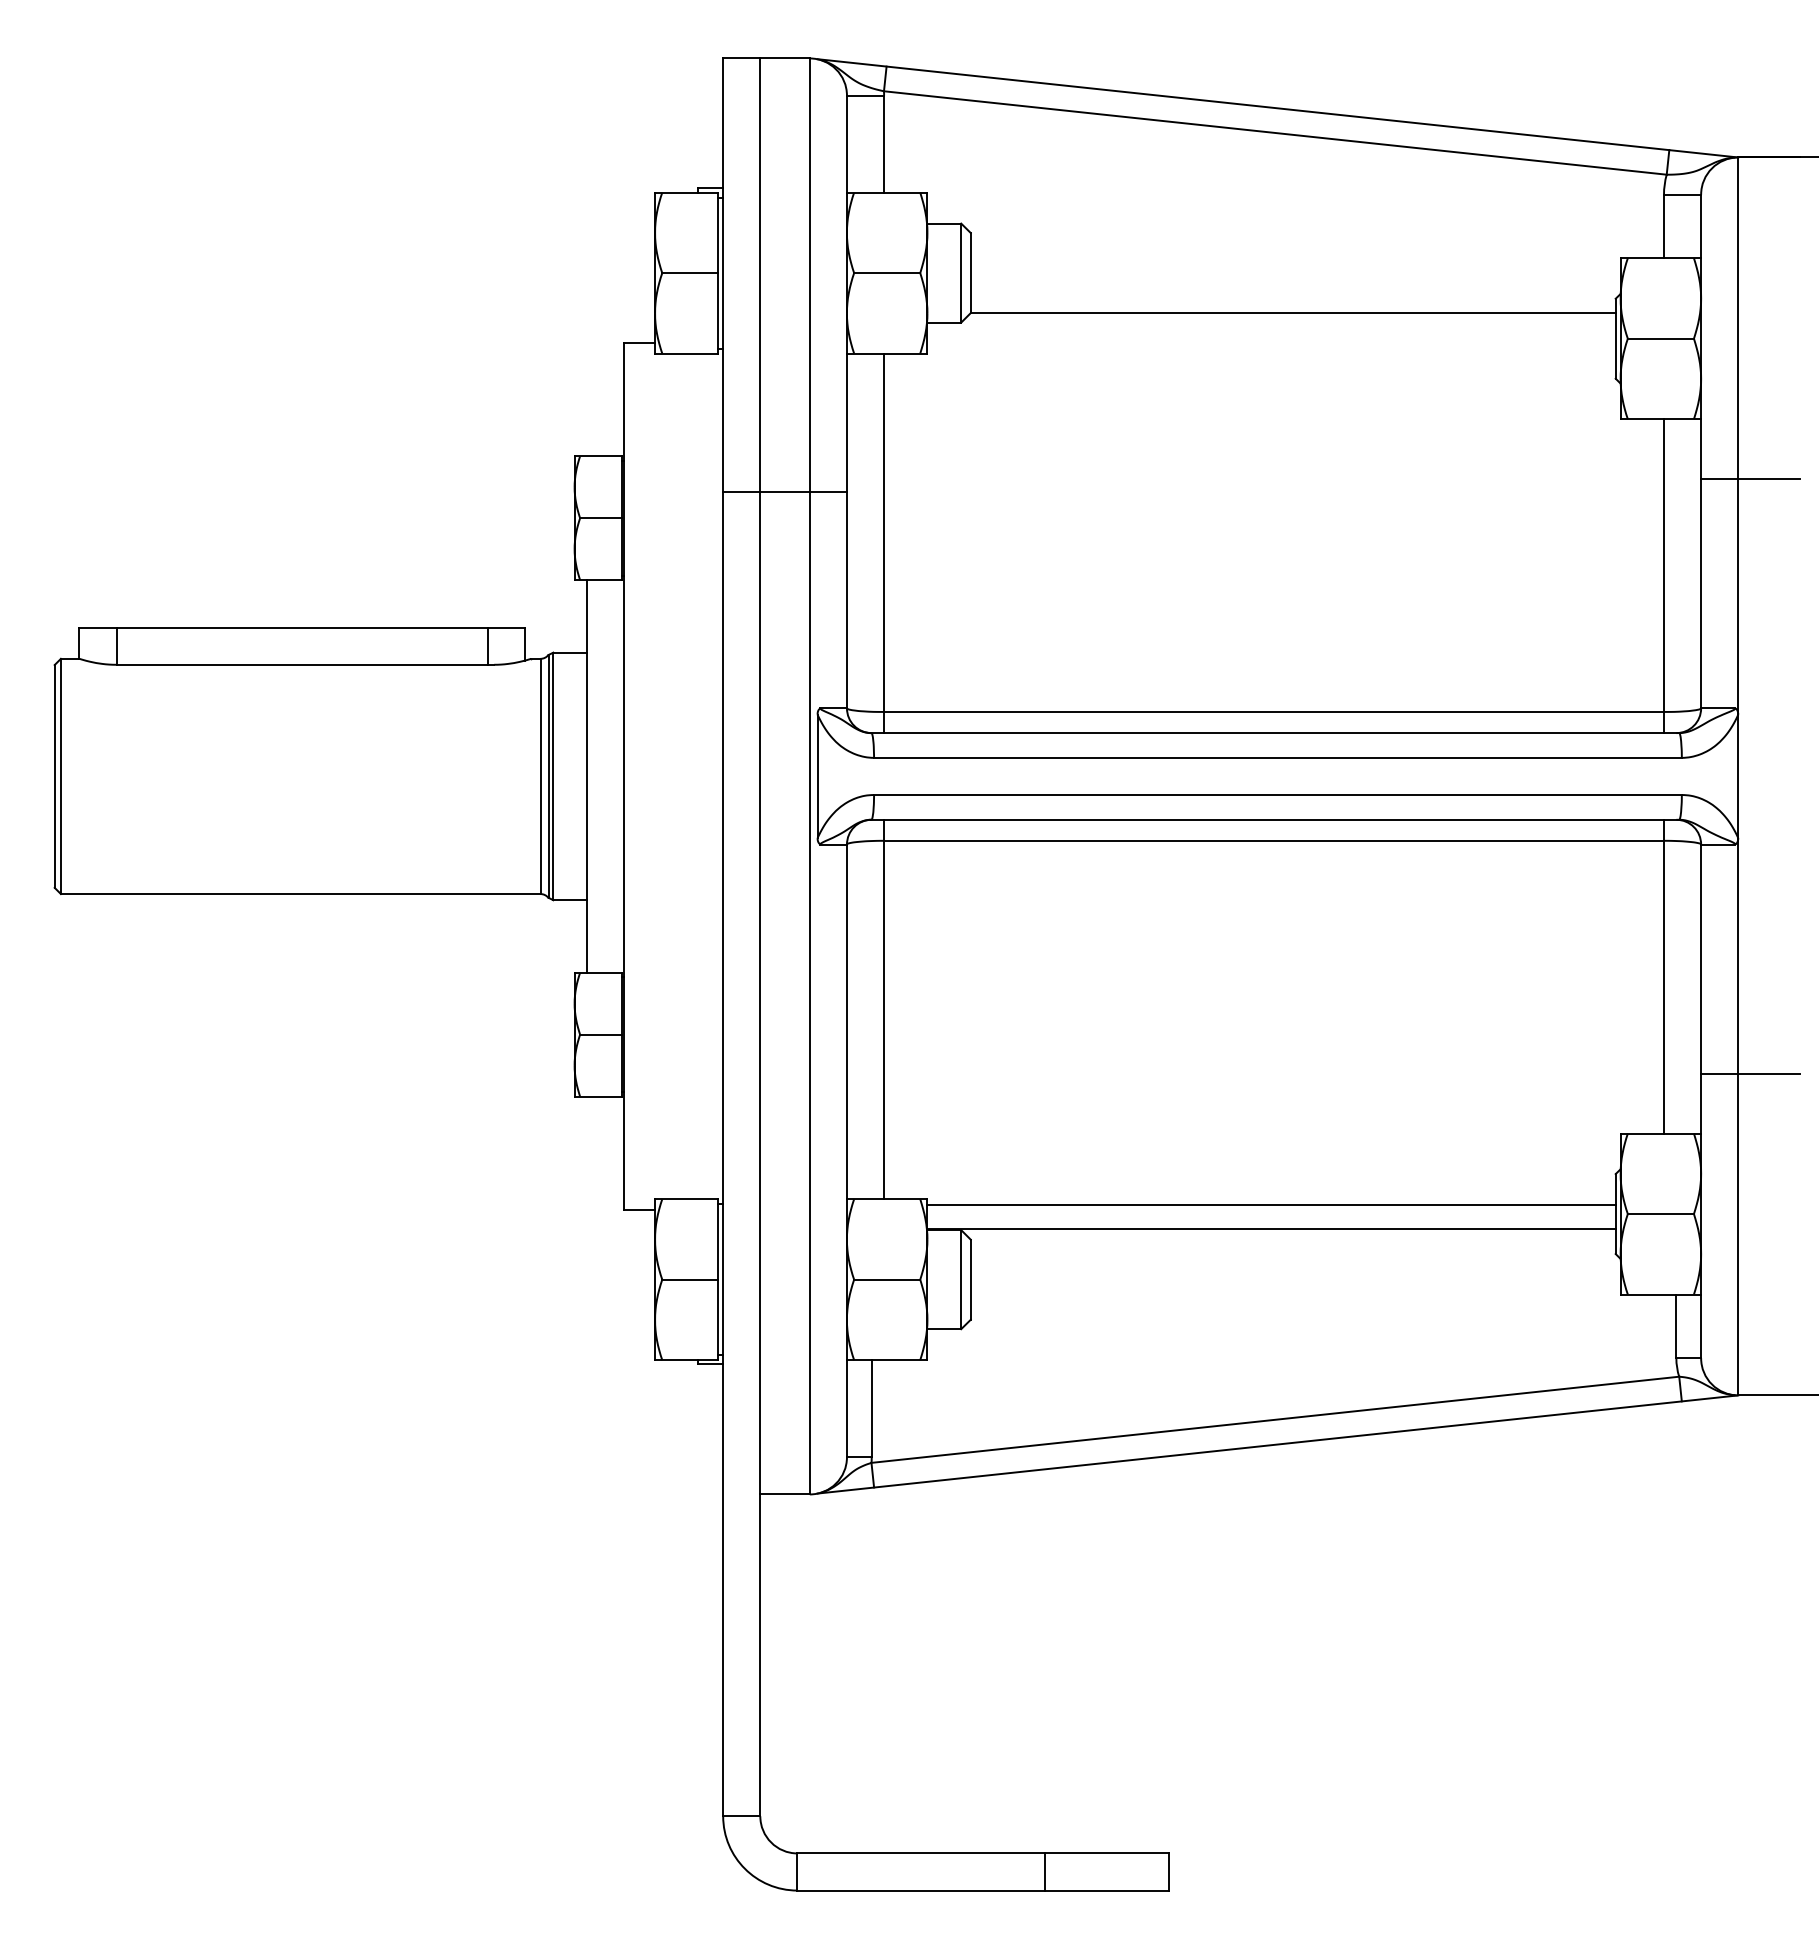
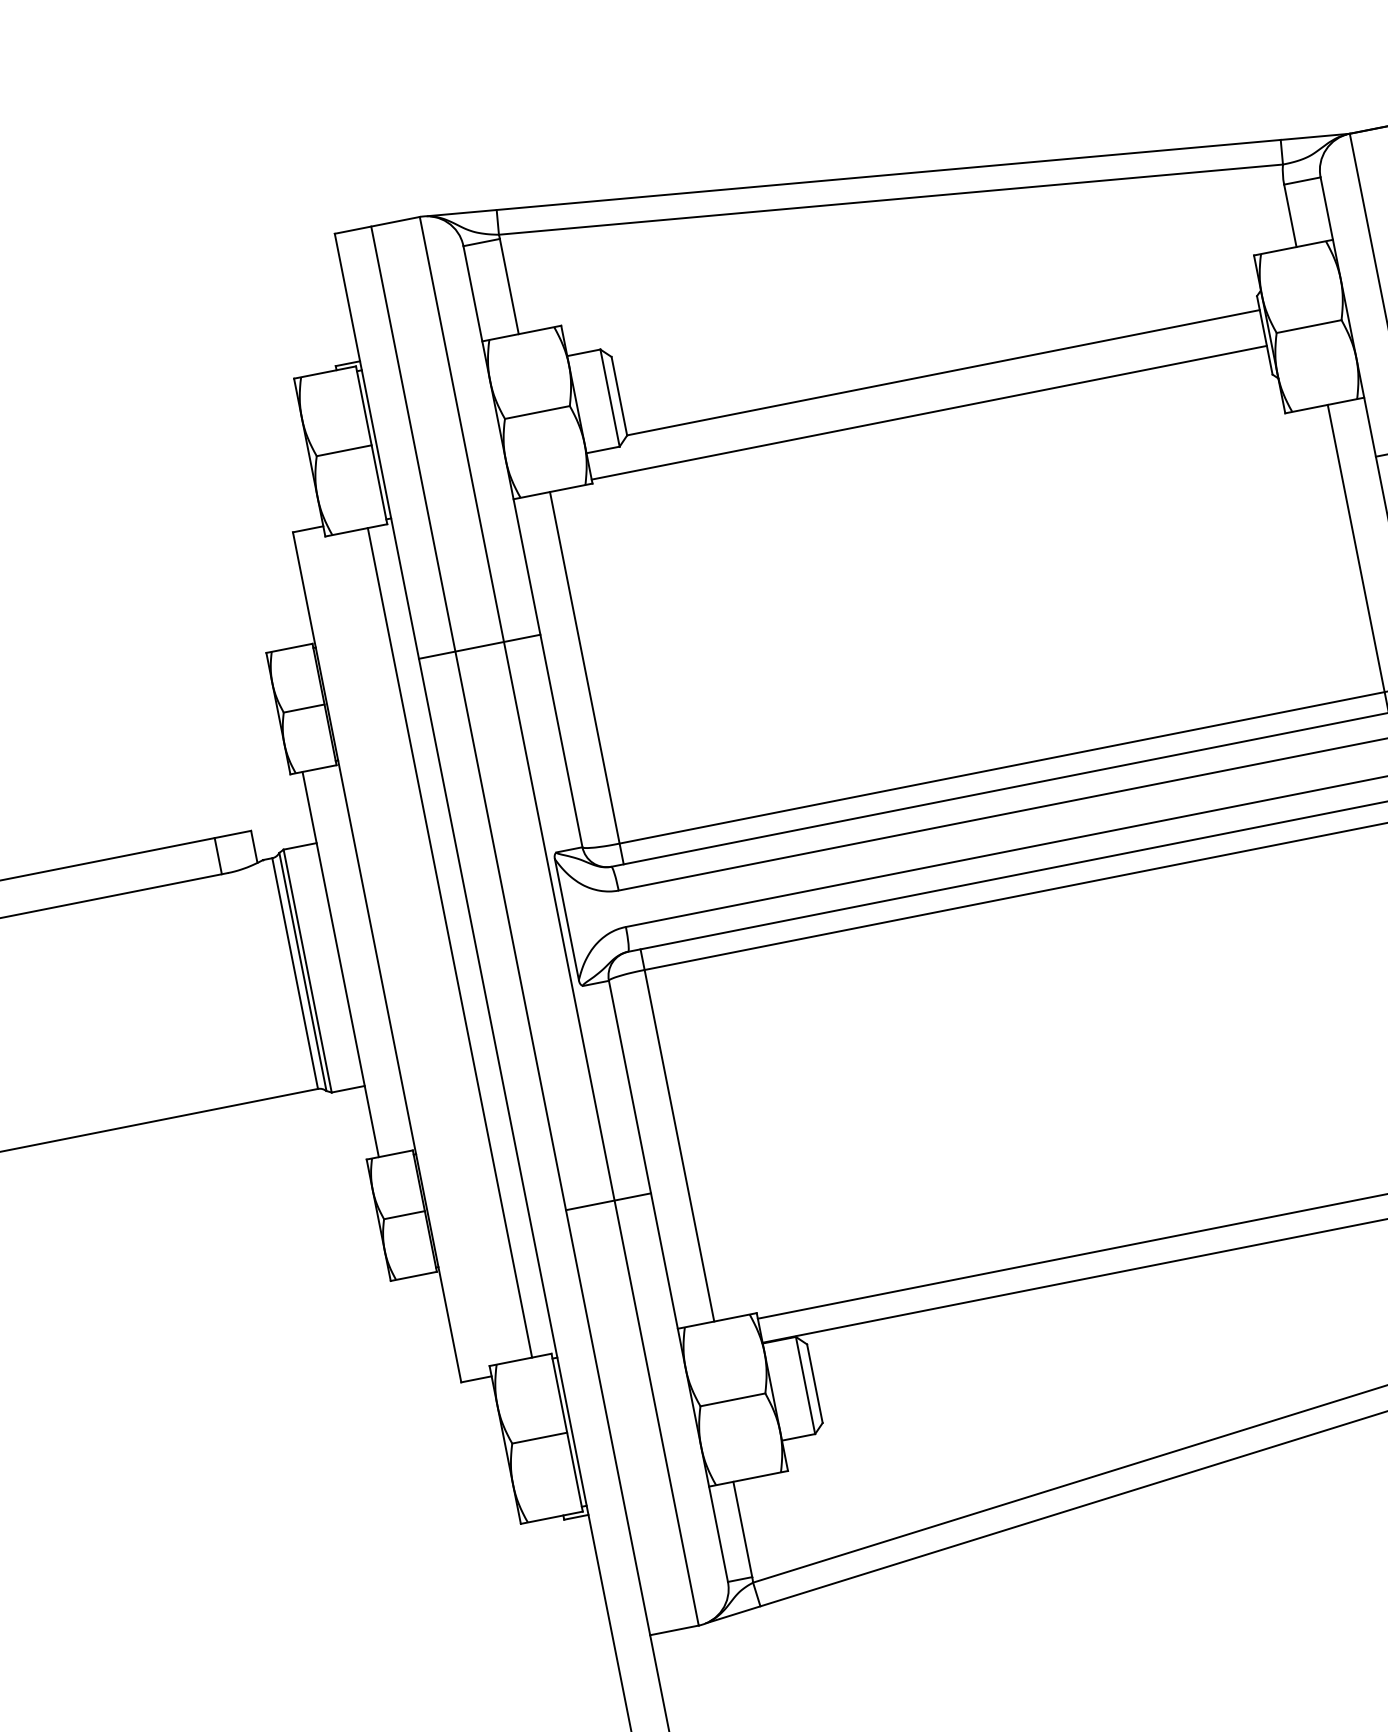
line: (1271, 349) -> (929, 412), added
line: (698, 776) -> (450, 942), added
line: (803, 1061) -> (608, 1202), added

